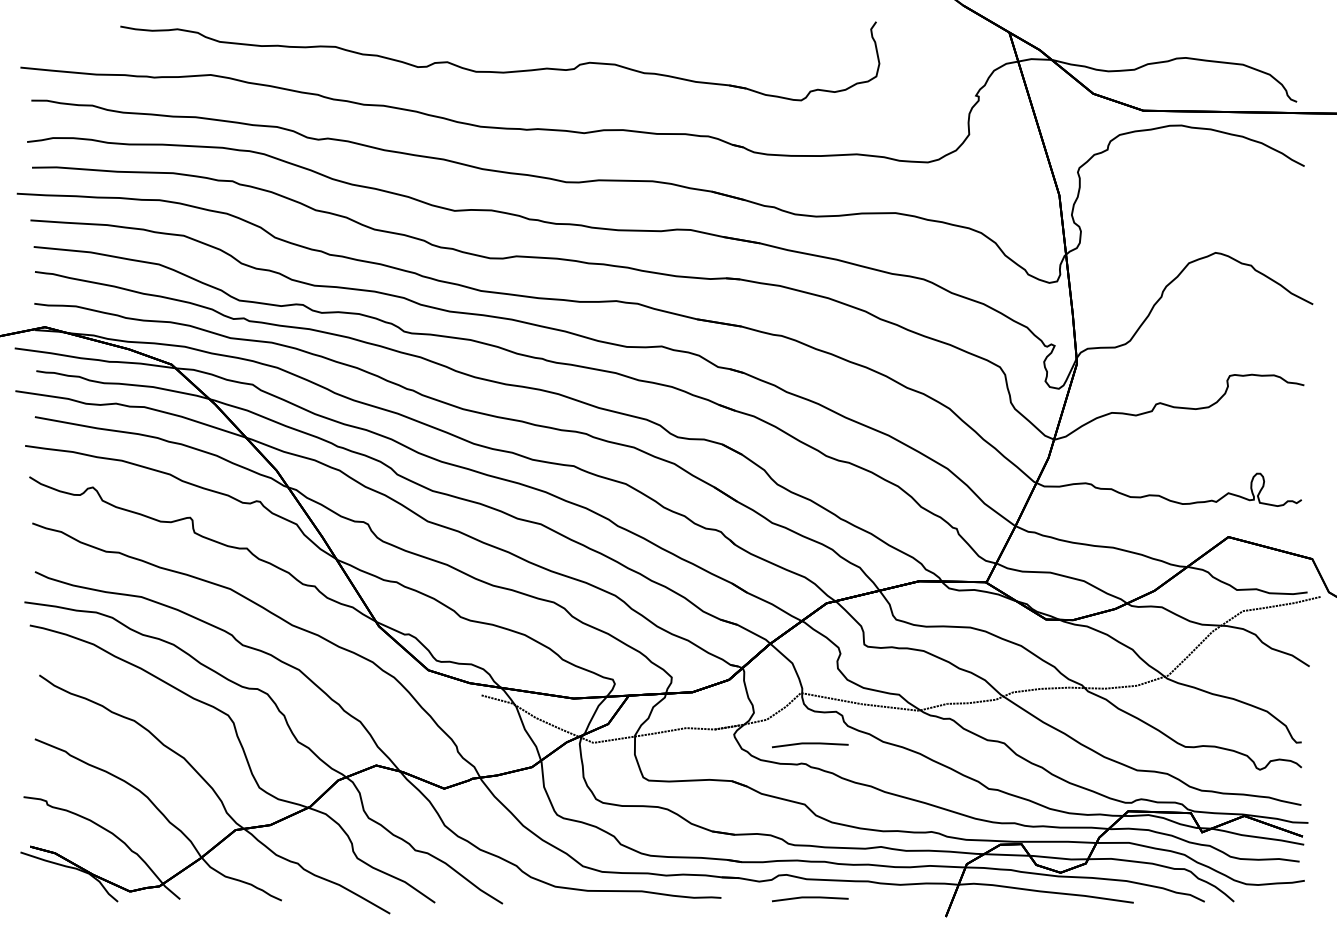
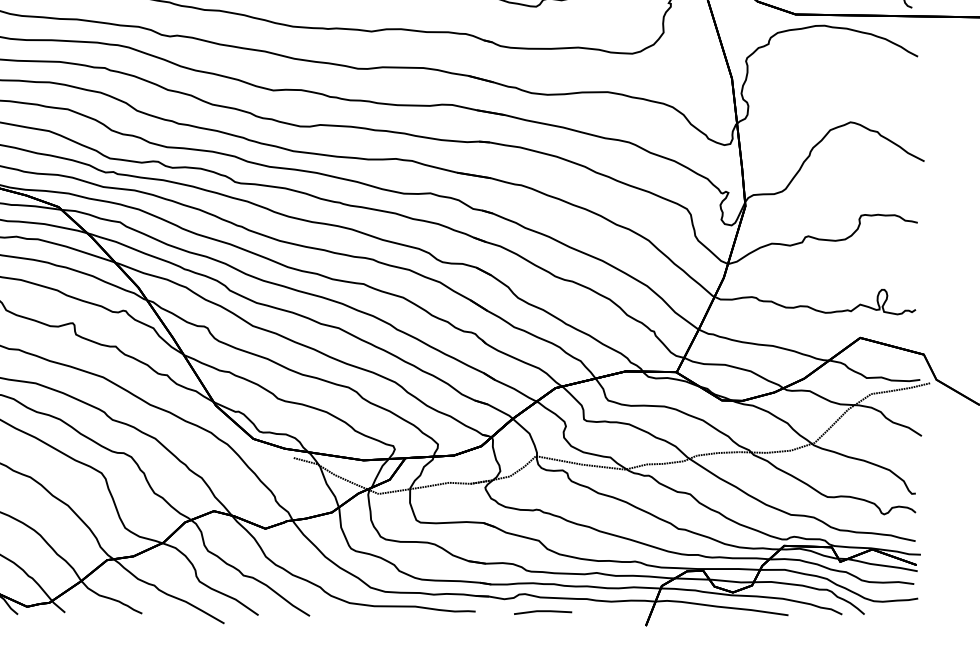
line: (810, 744) -> (543, 495), removed

